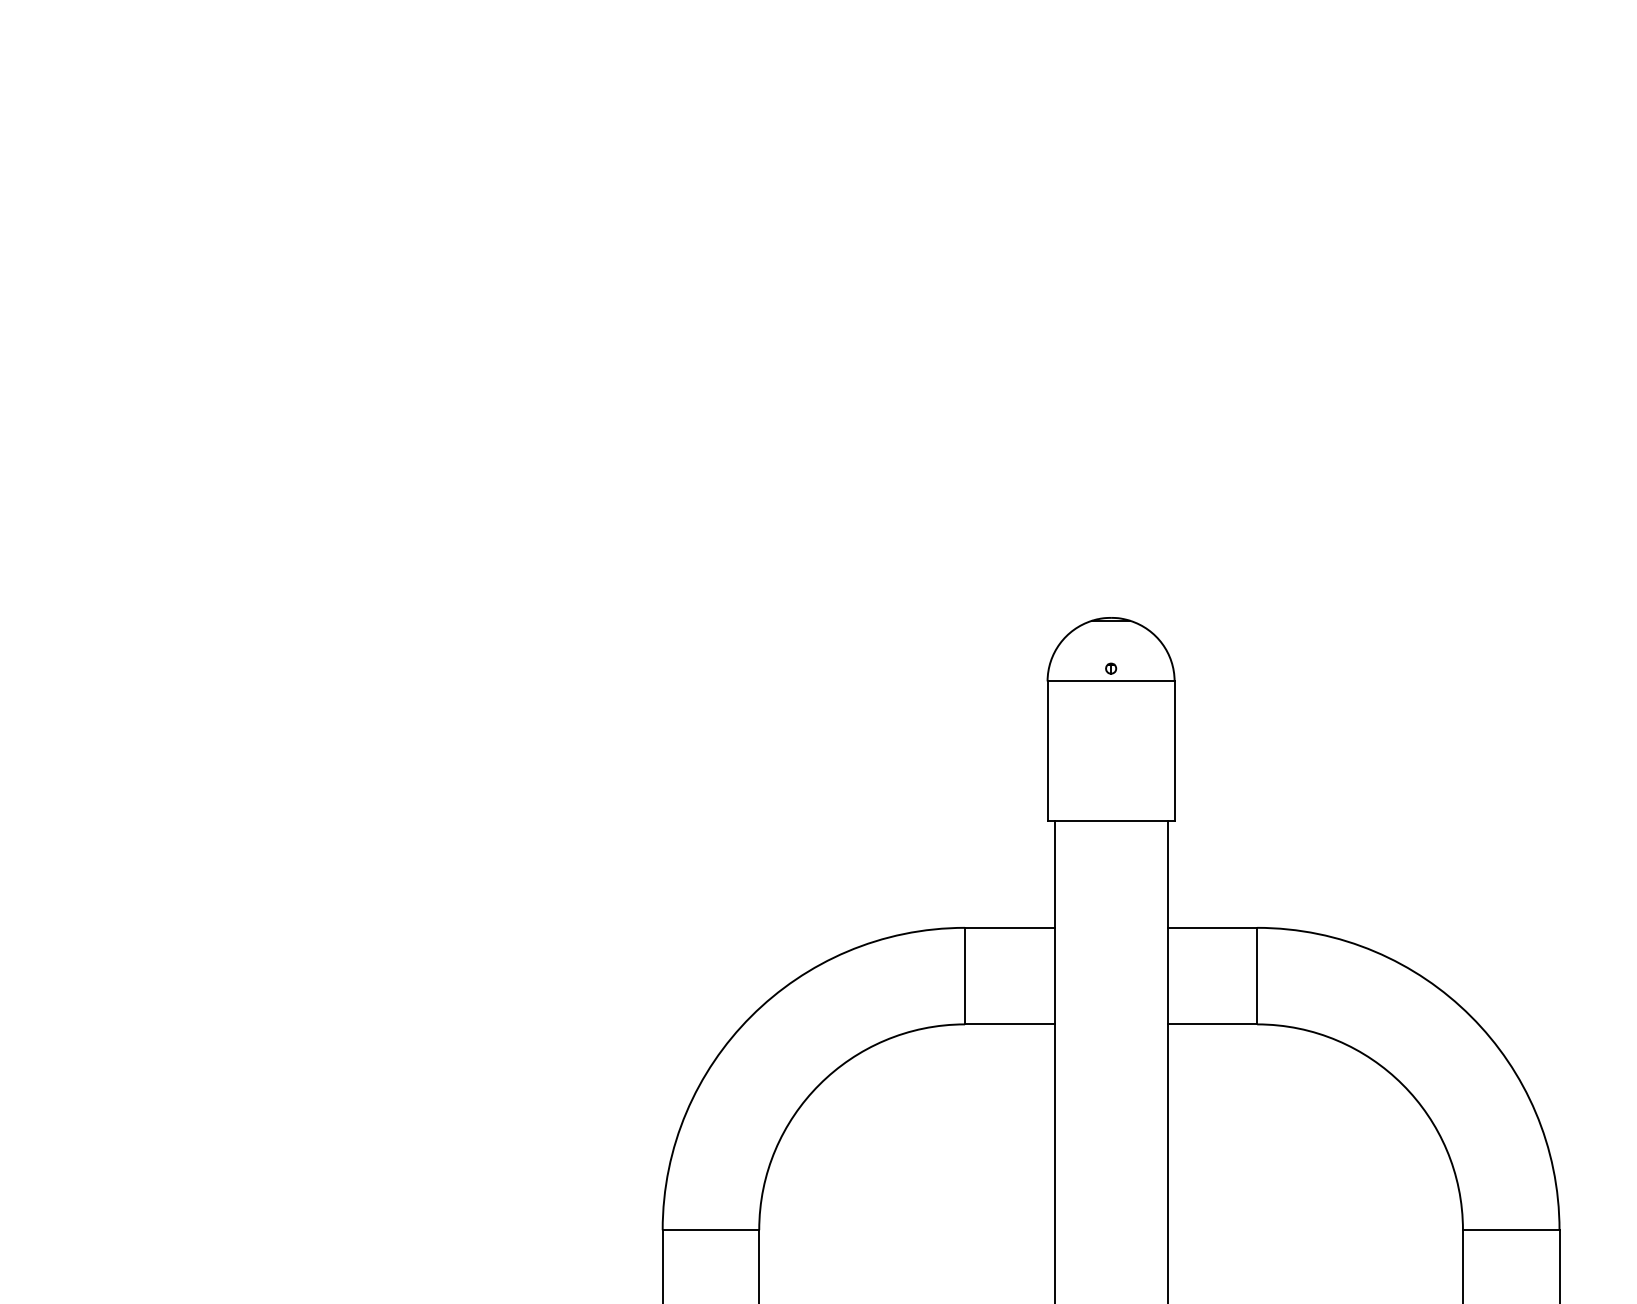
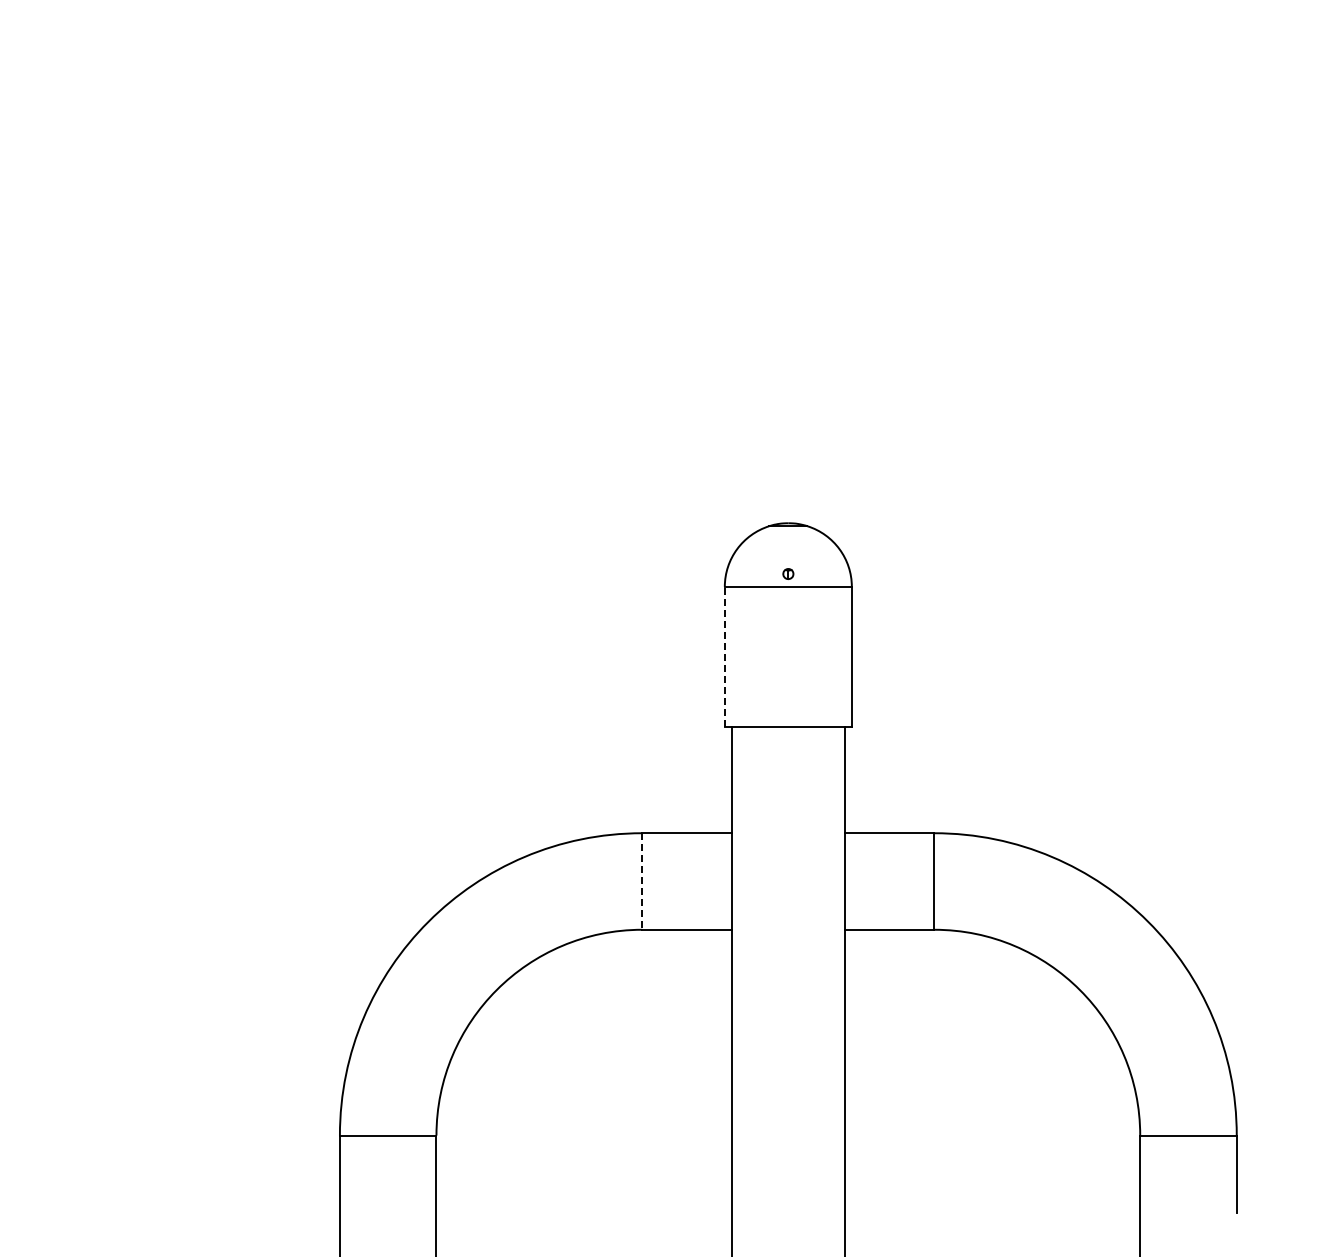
line: (1047, 751) -> (724, 656), solid -> dashed
line: (965, 976) -> (642, 881), solid -> dashed

